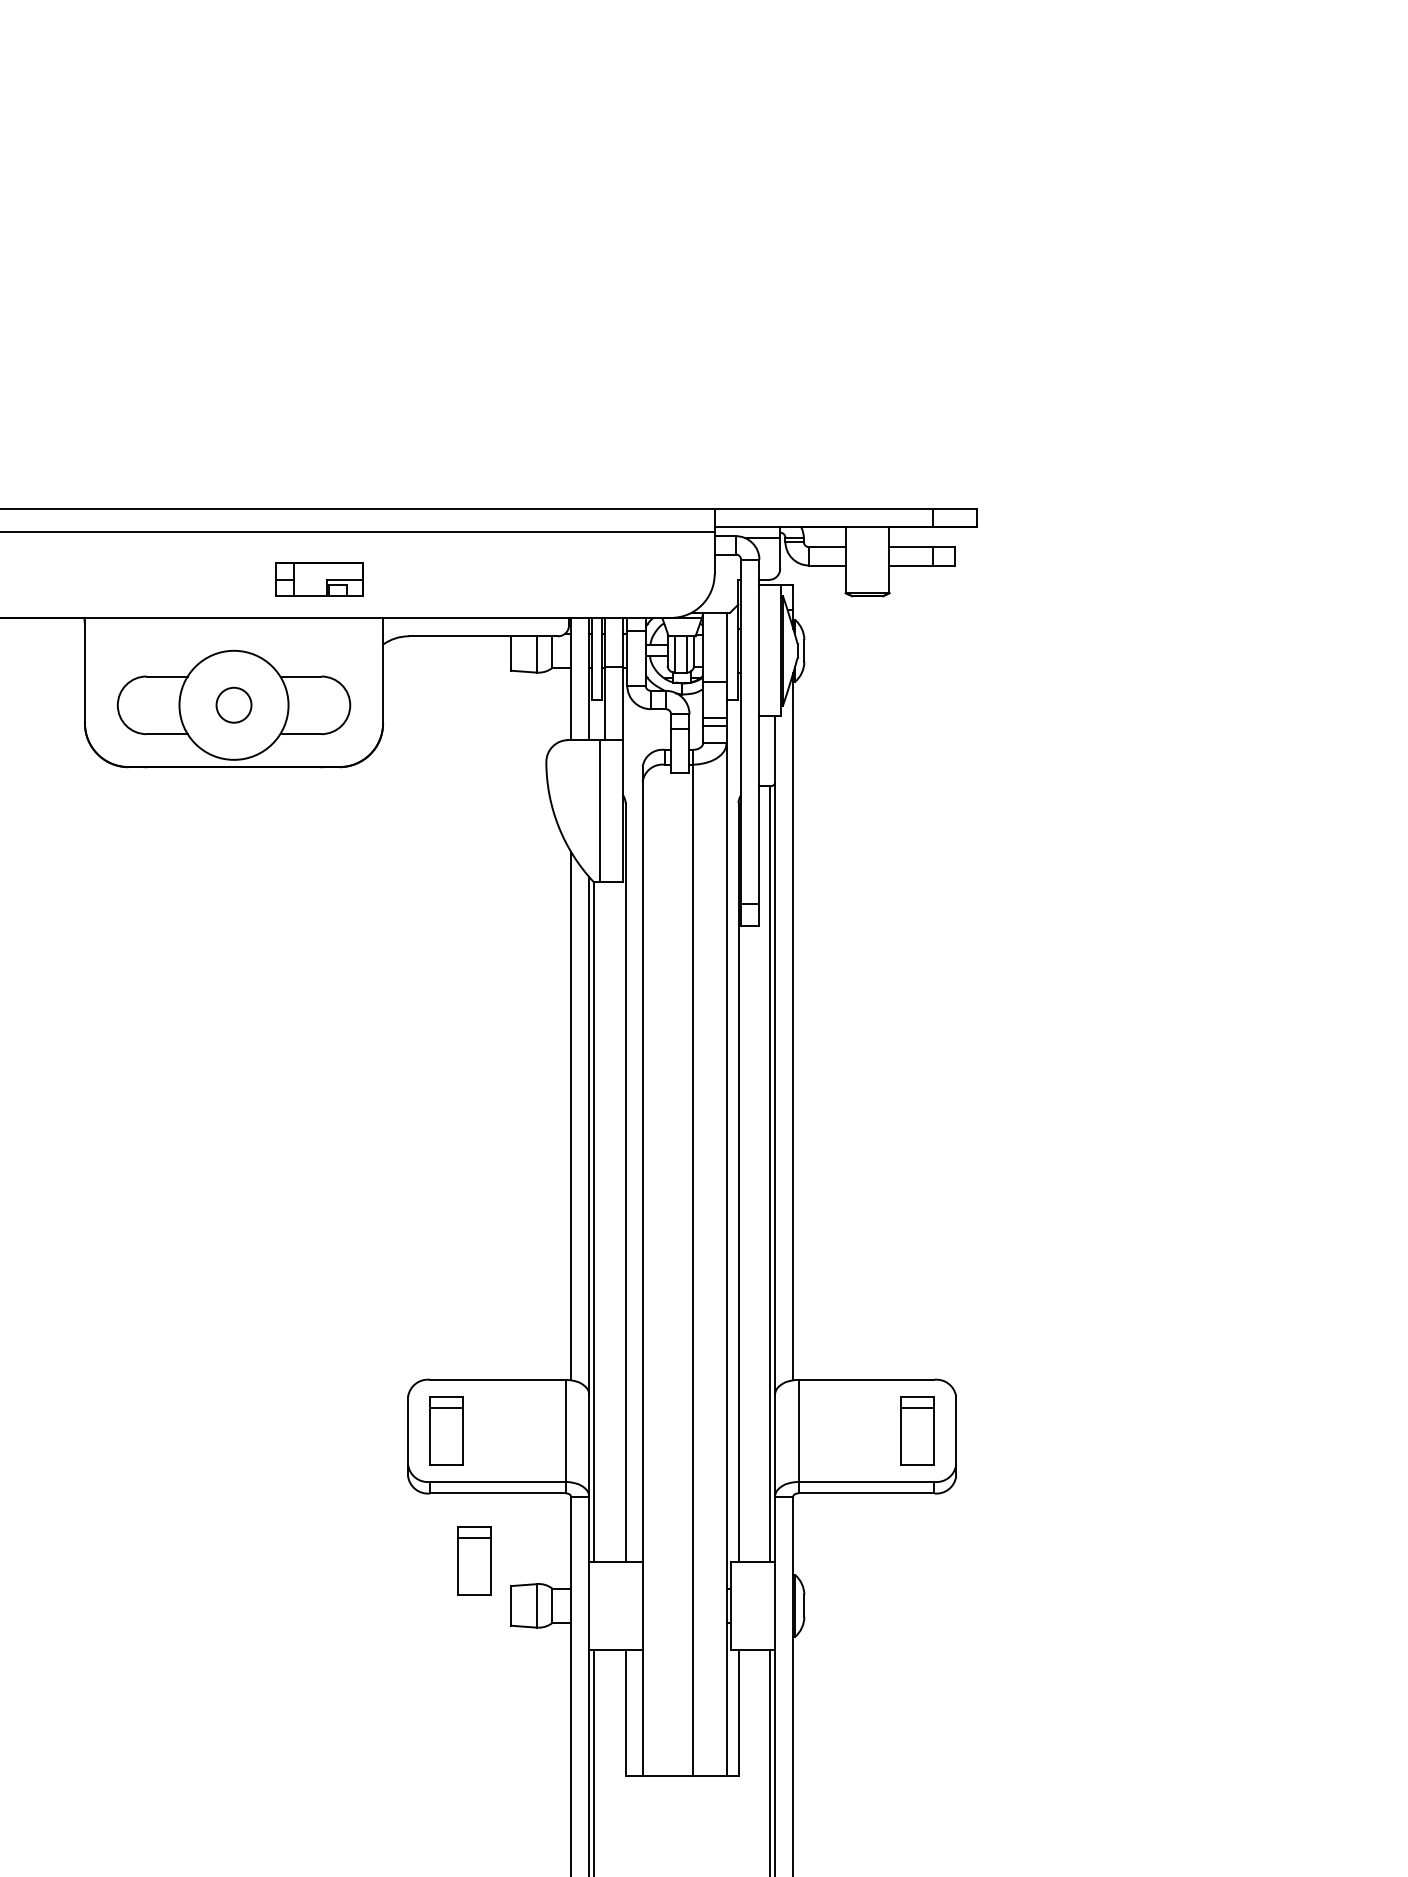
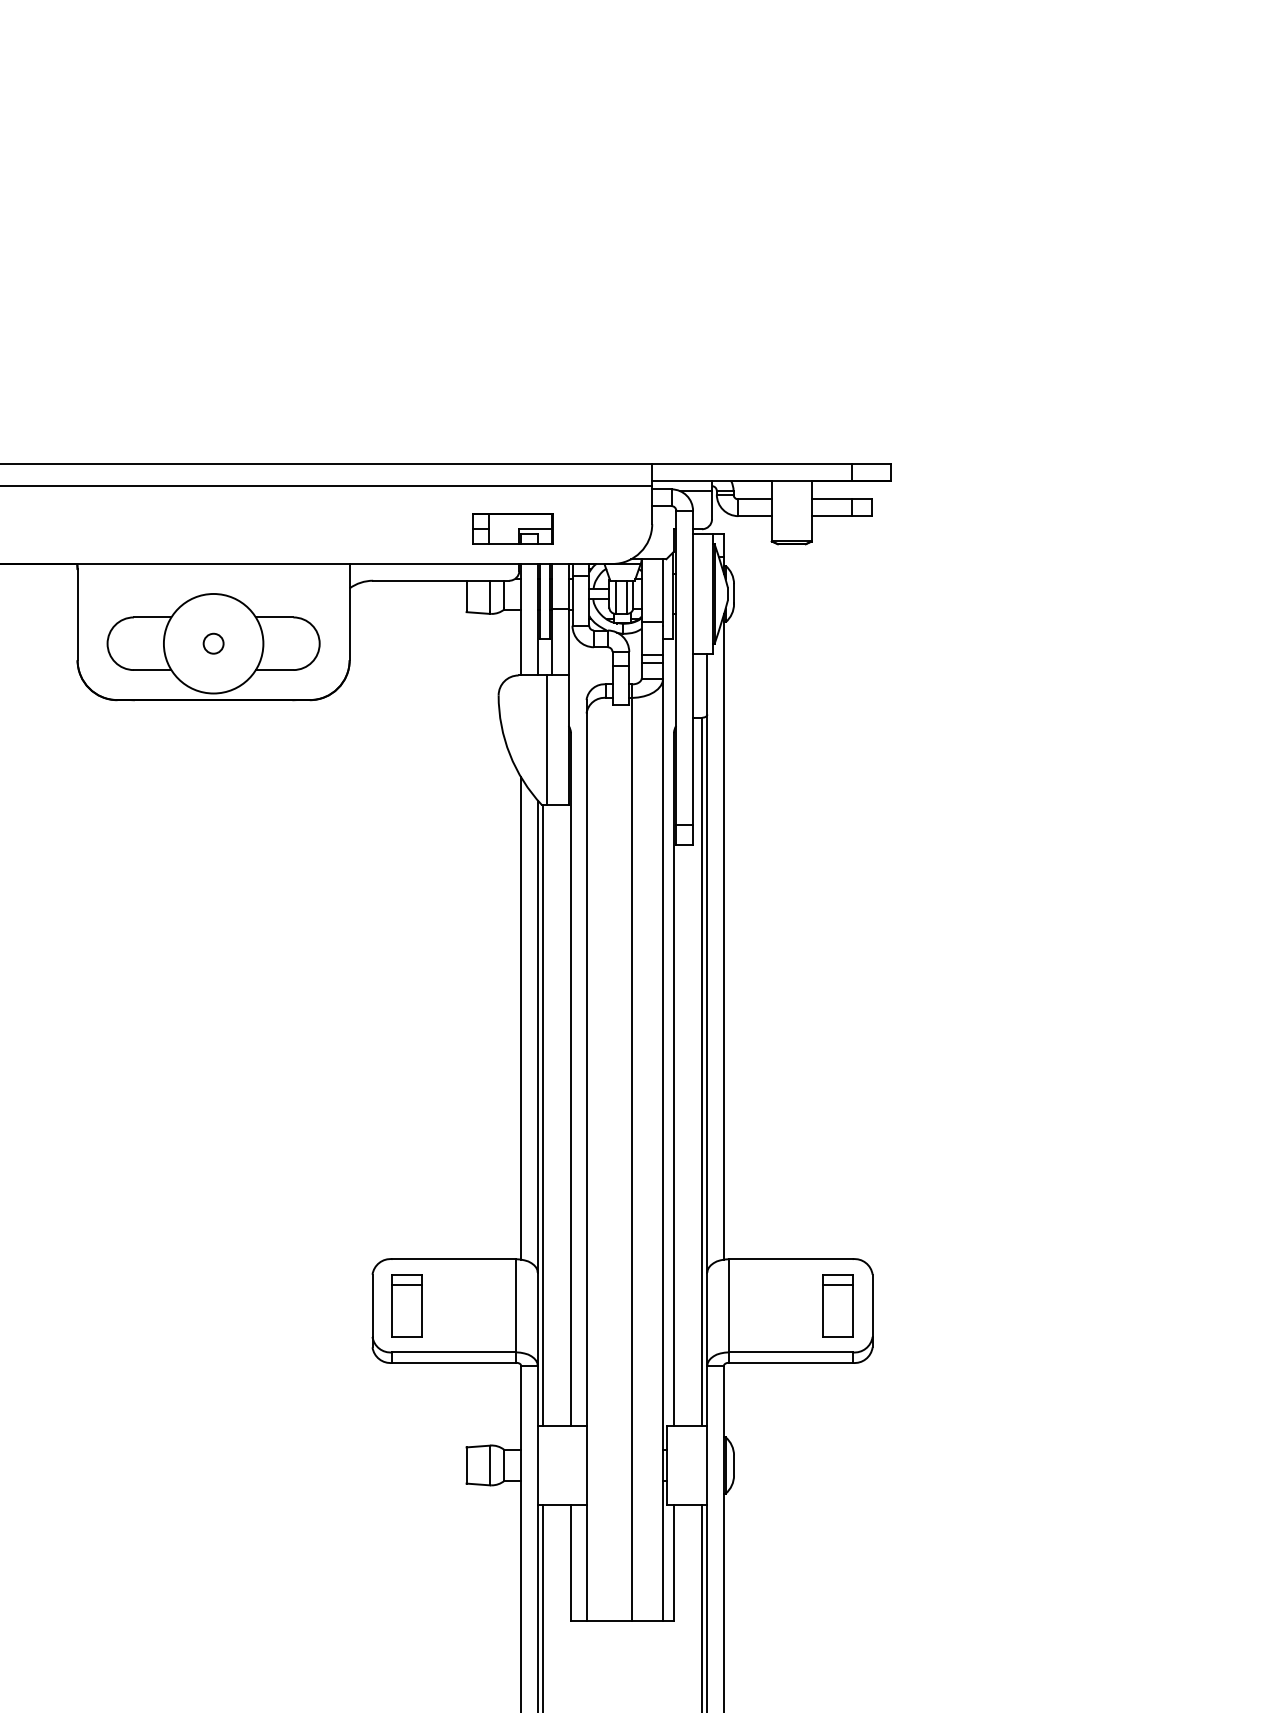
part: (319, 579) -> (512, 528), moved
circle: (233, 705) -> (213, 643), size x0.62
part: (474, 1560) -> (433, 1424), removed

